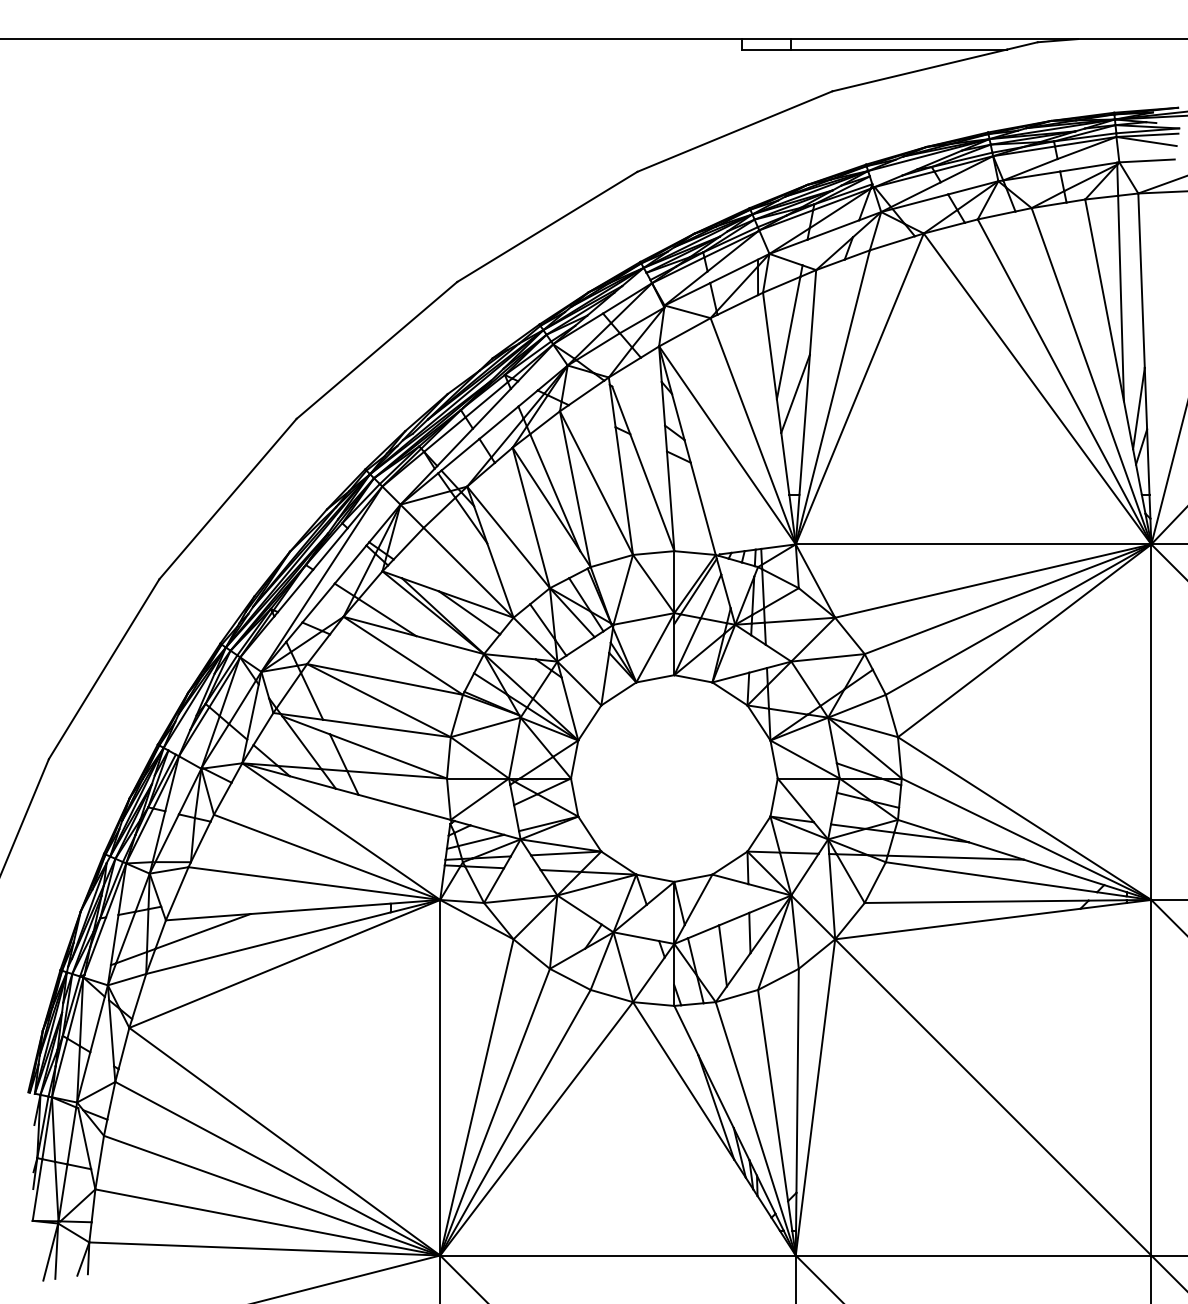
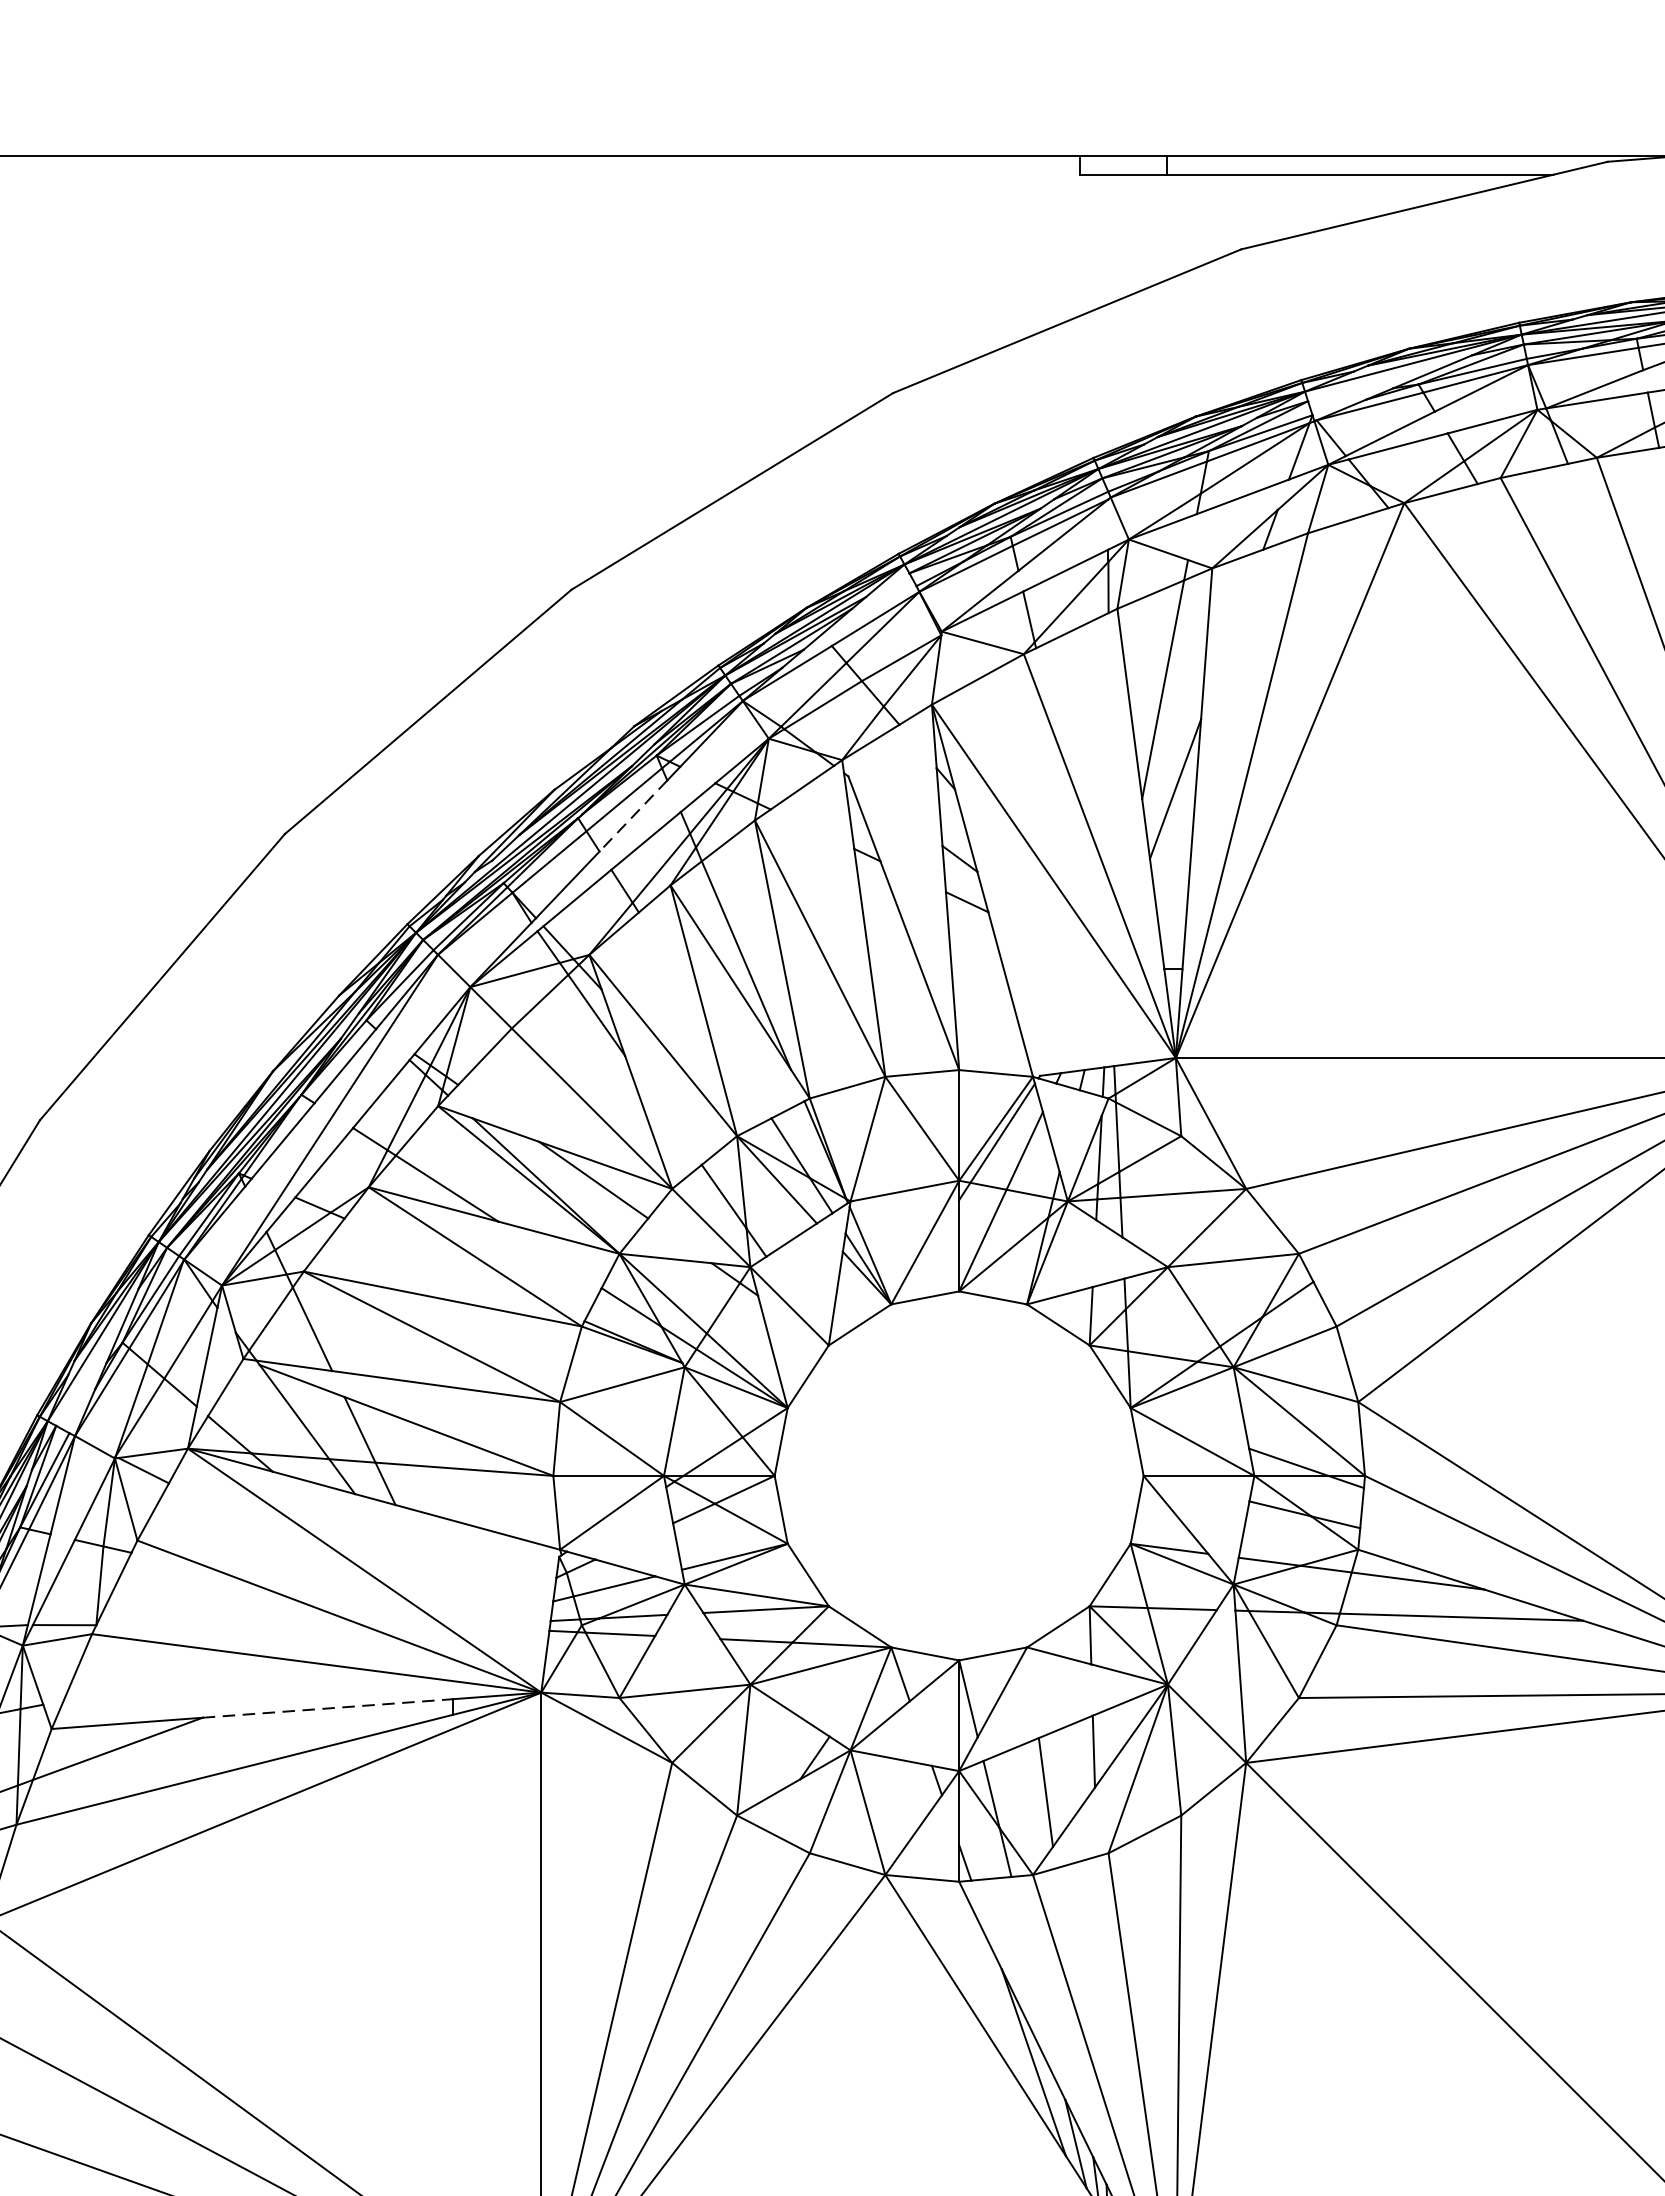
line: (491, 408) -> (632, 815), solid -> dashed
line: (321, 908) -> (329, 1707), solid -> dashed

